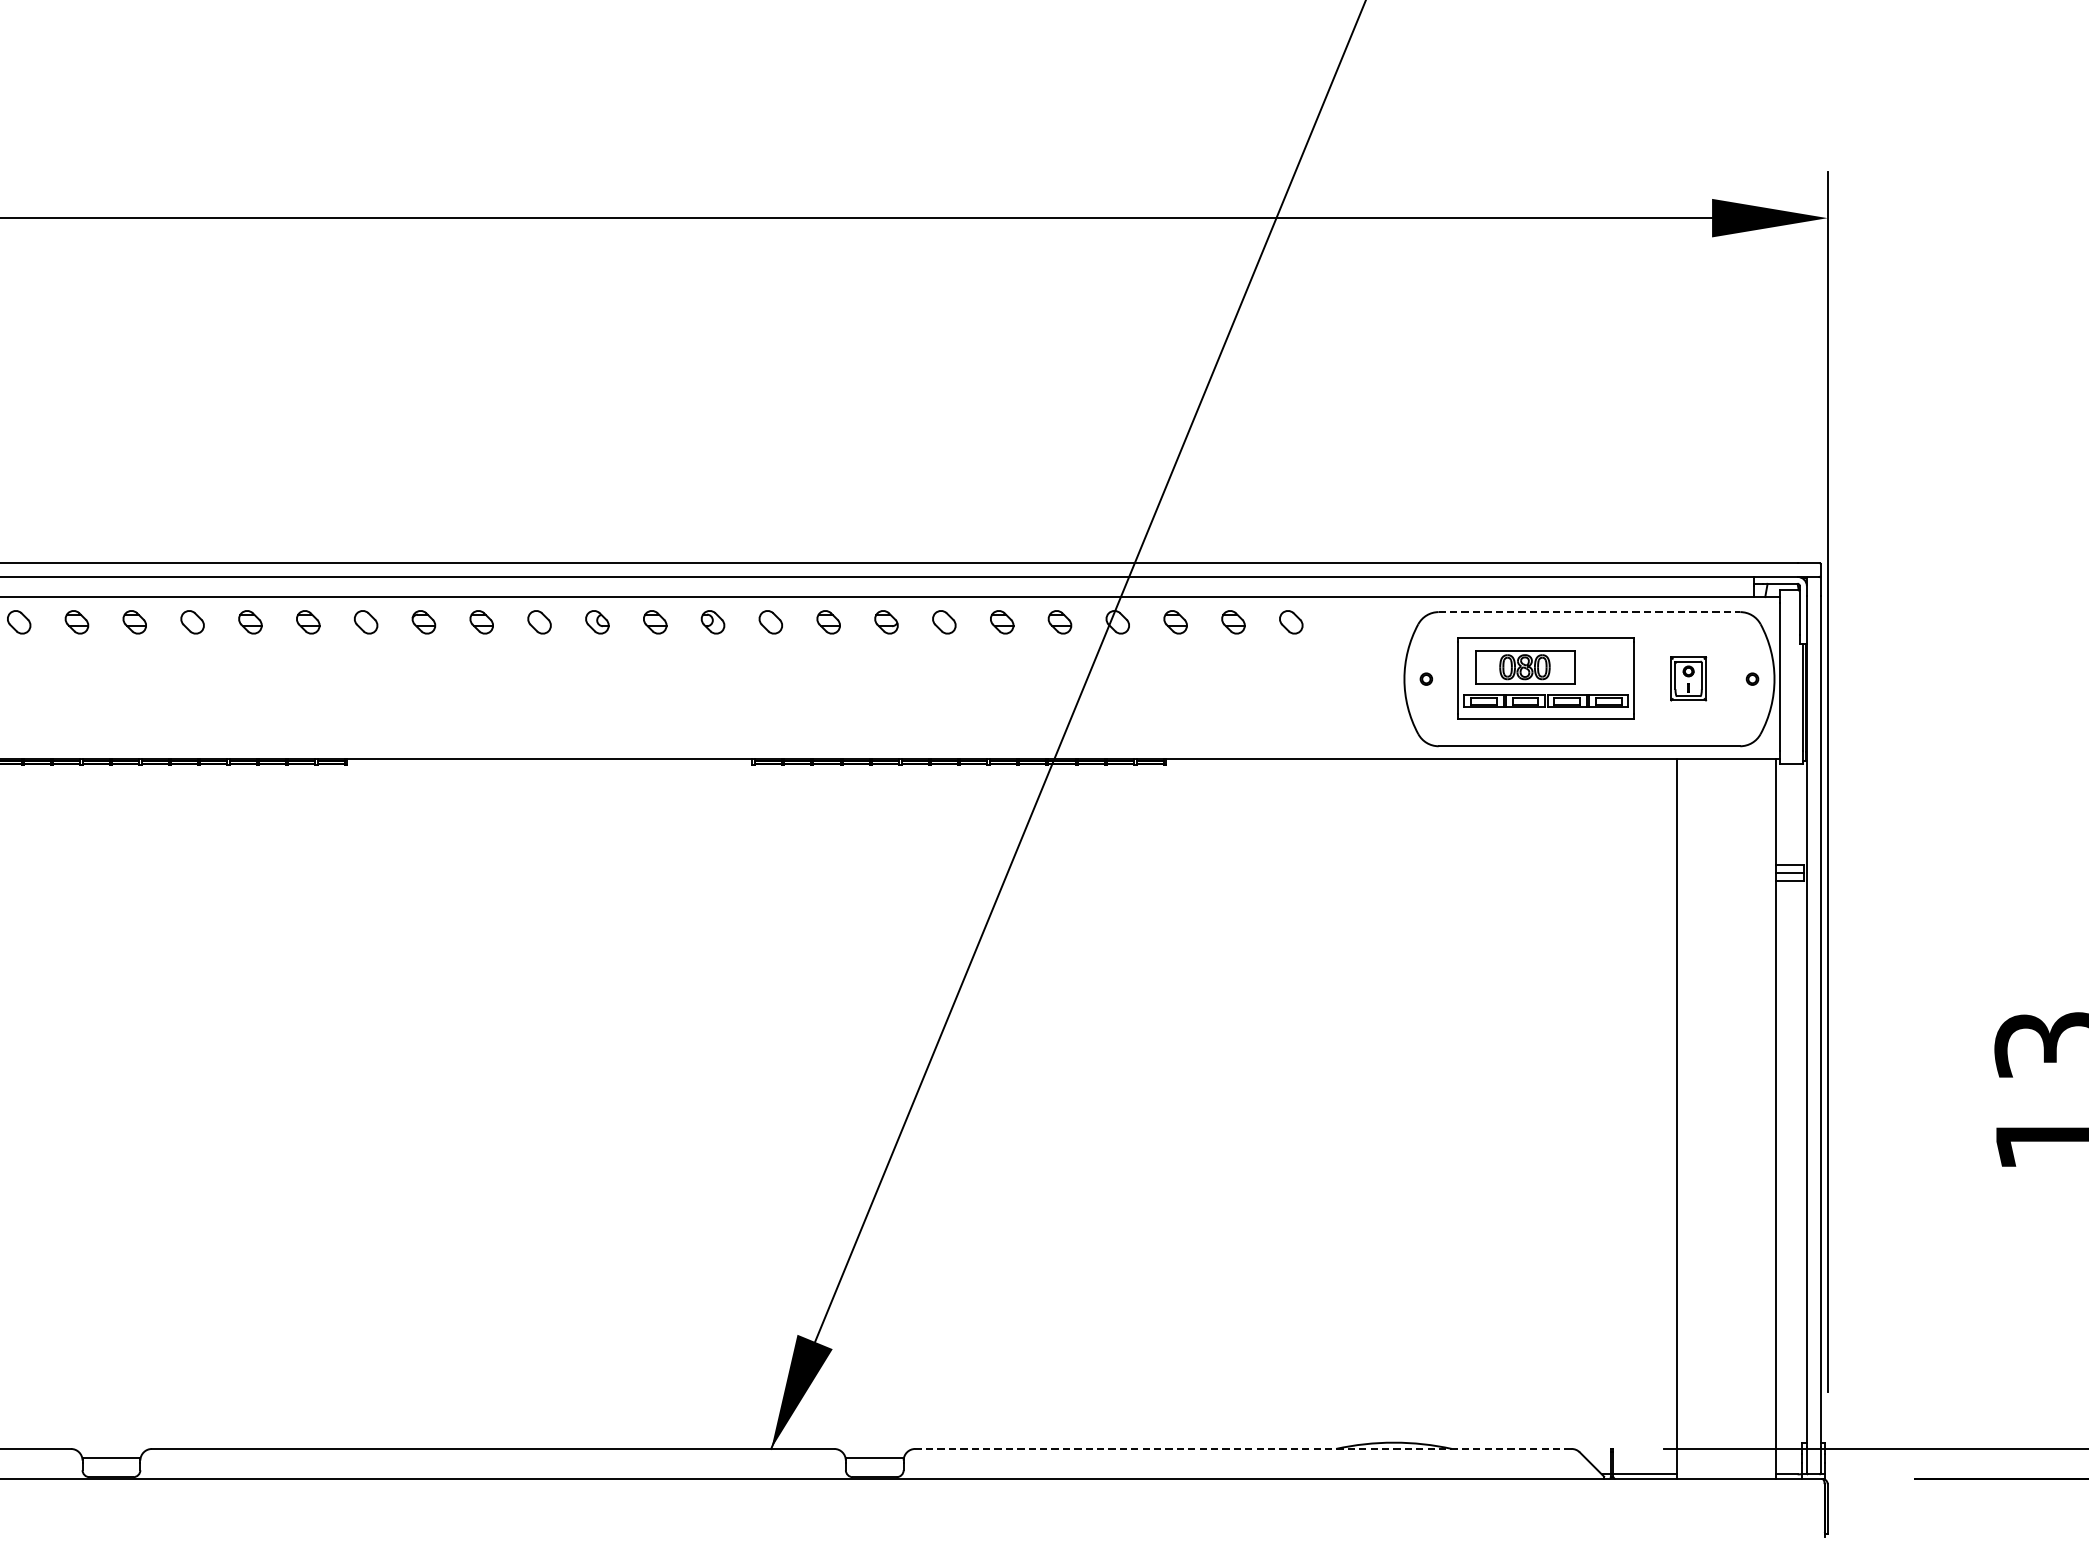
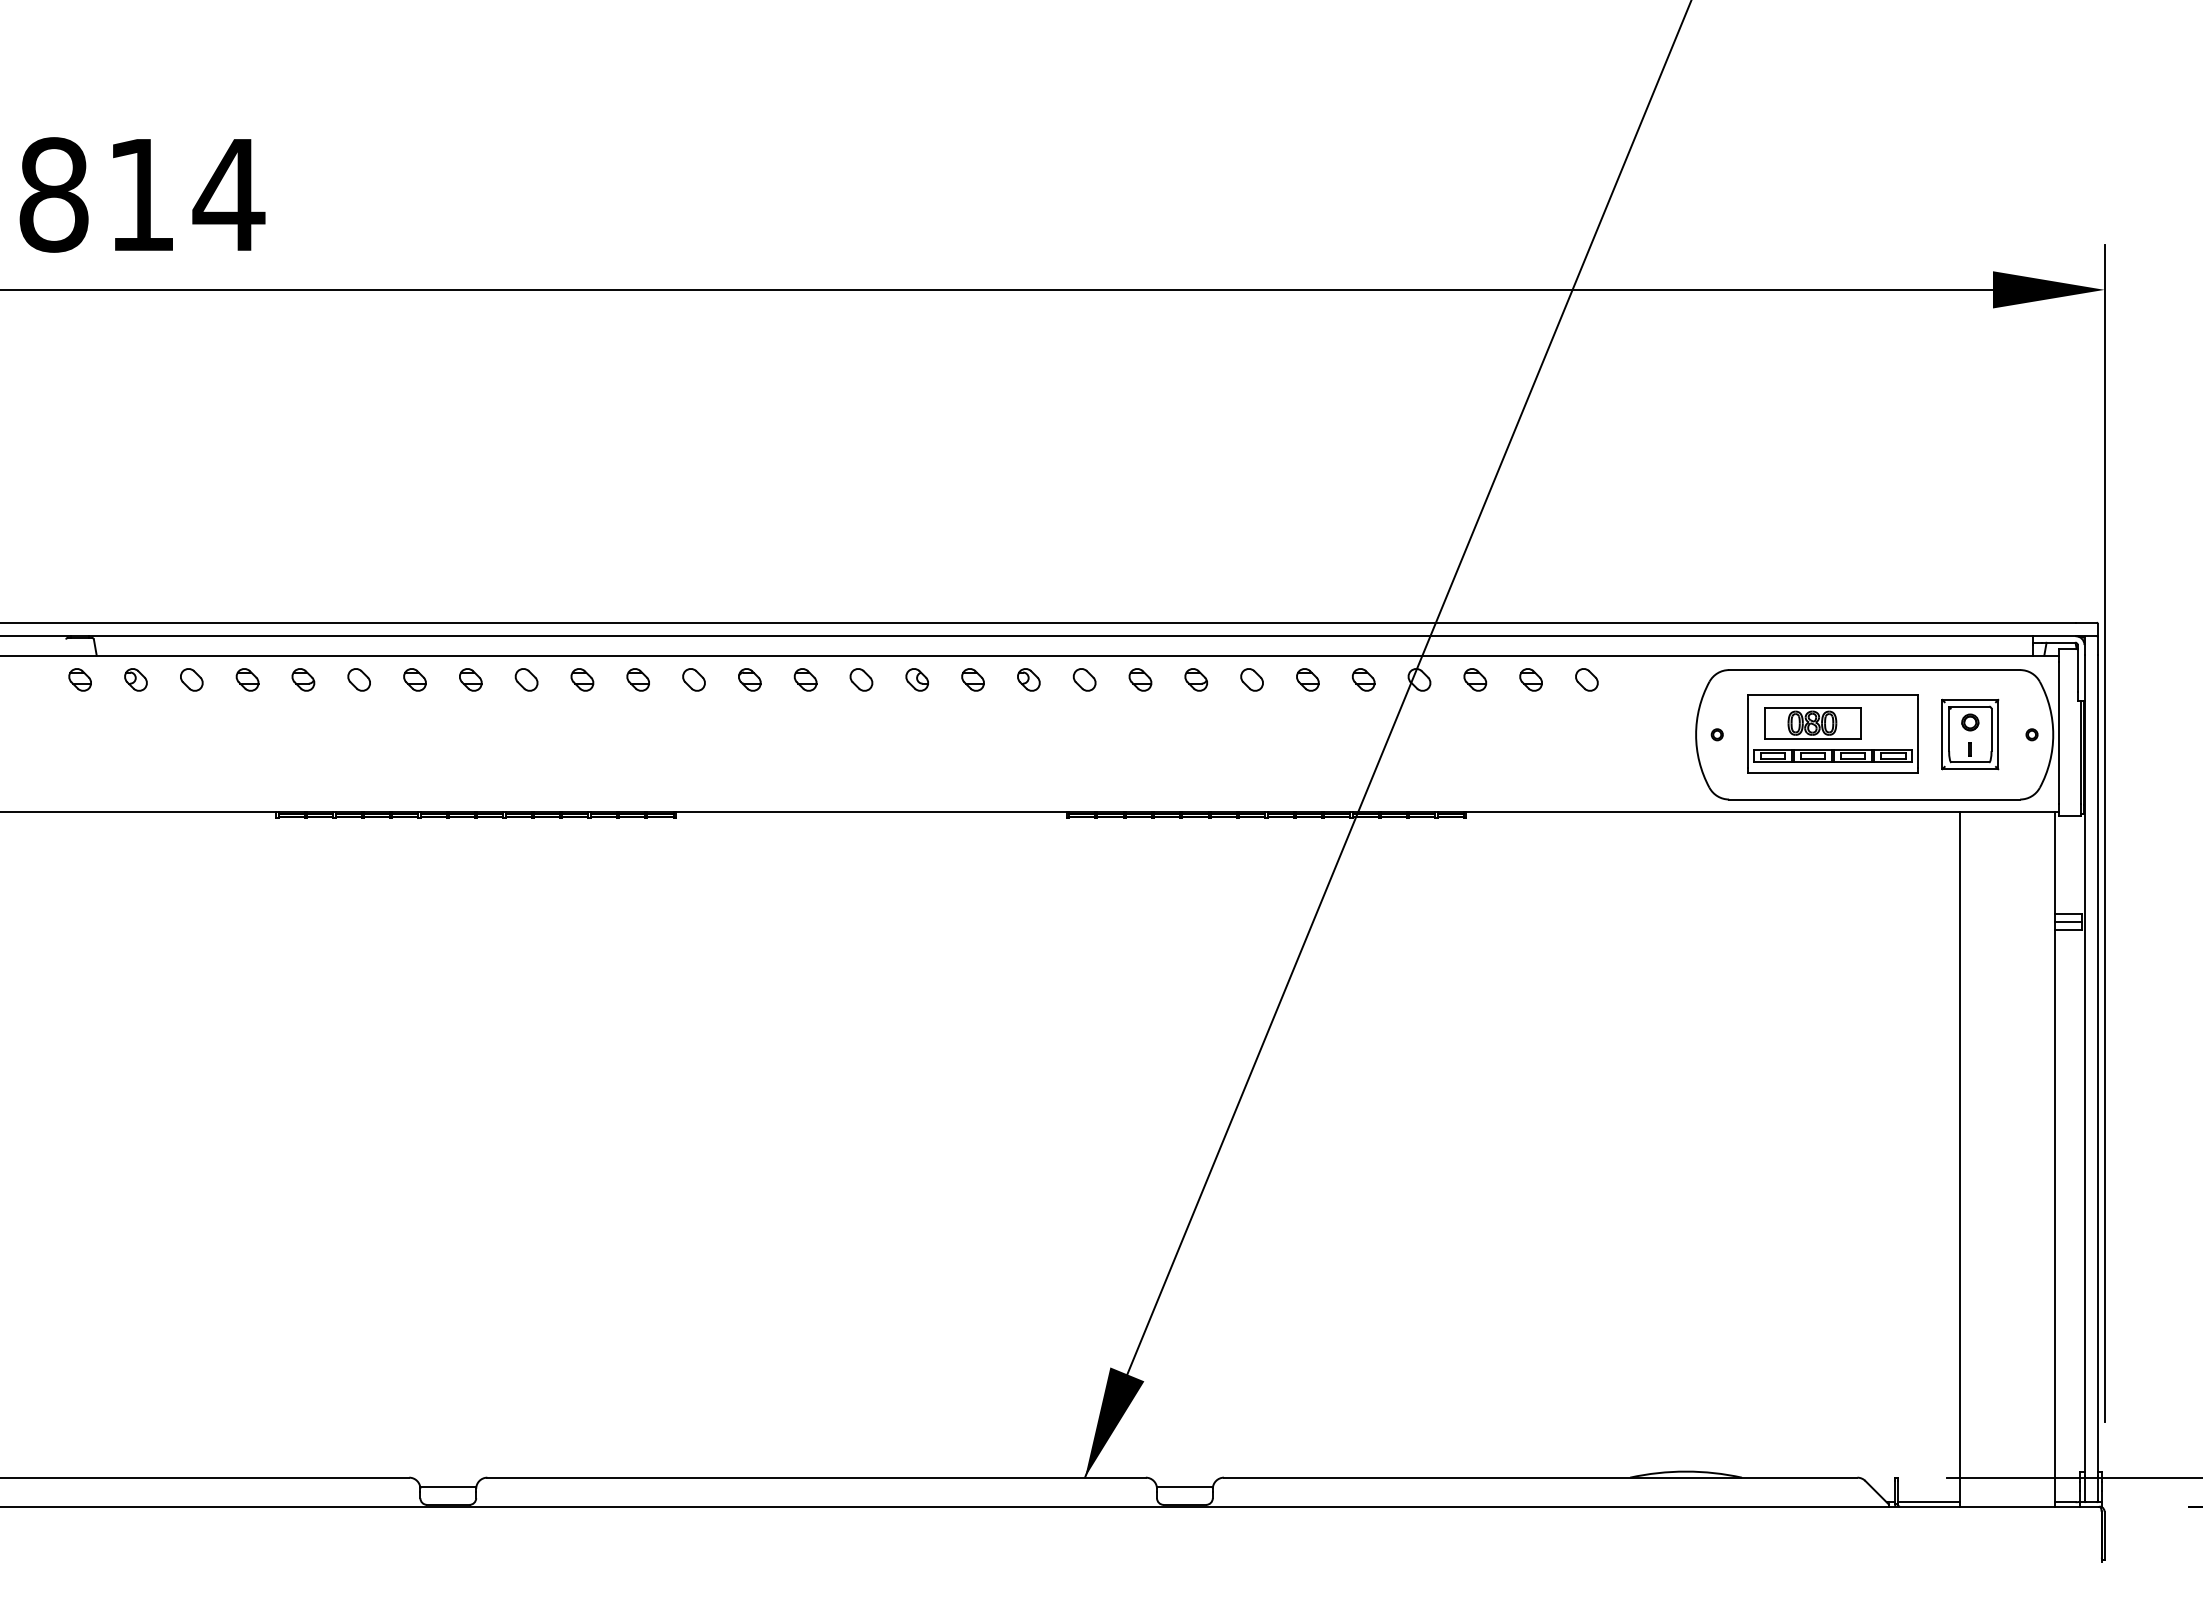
line: (1589, 612) -> (1874, 670), dashed -> solid
part: (1688, 678) -> (1970, 734), size x1.67
line: (1243, 1448) -> (1540, 1477), dashed -> solid

